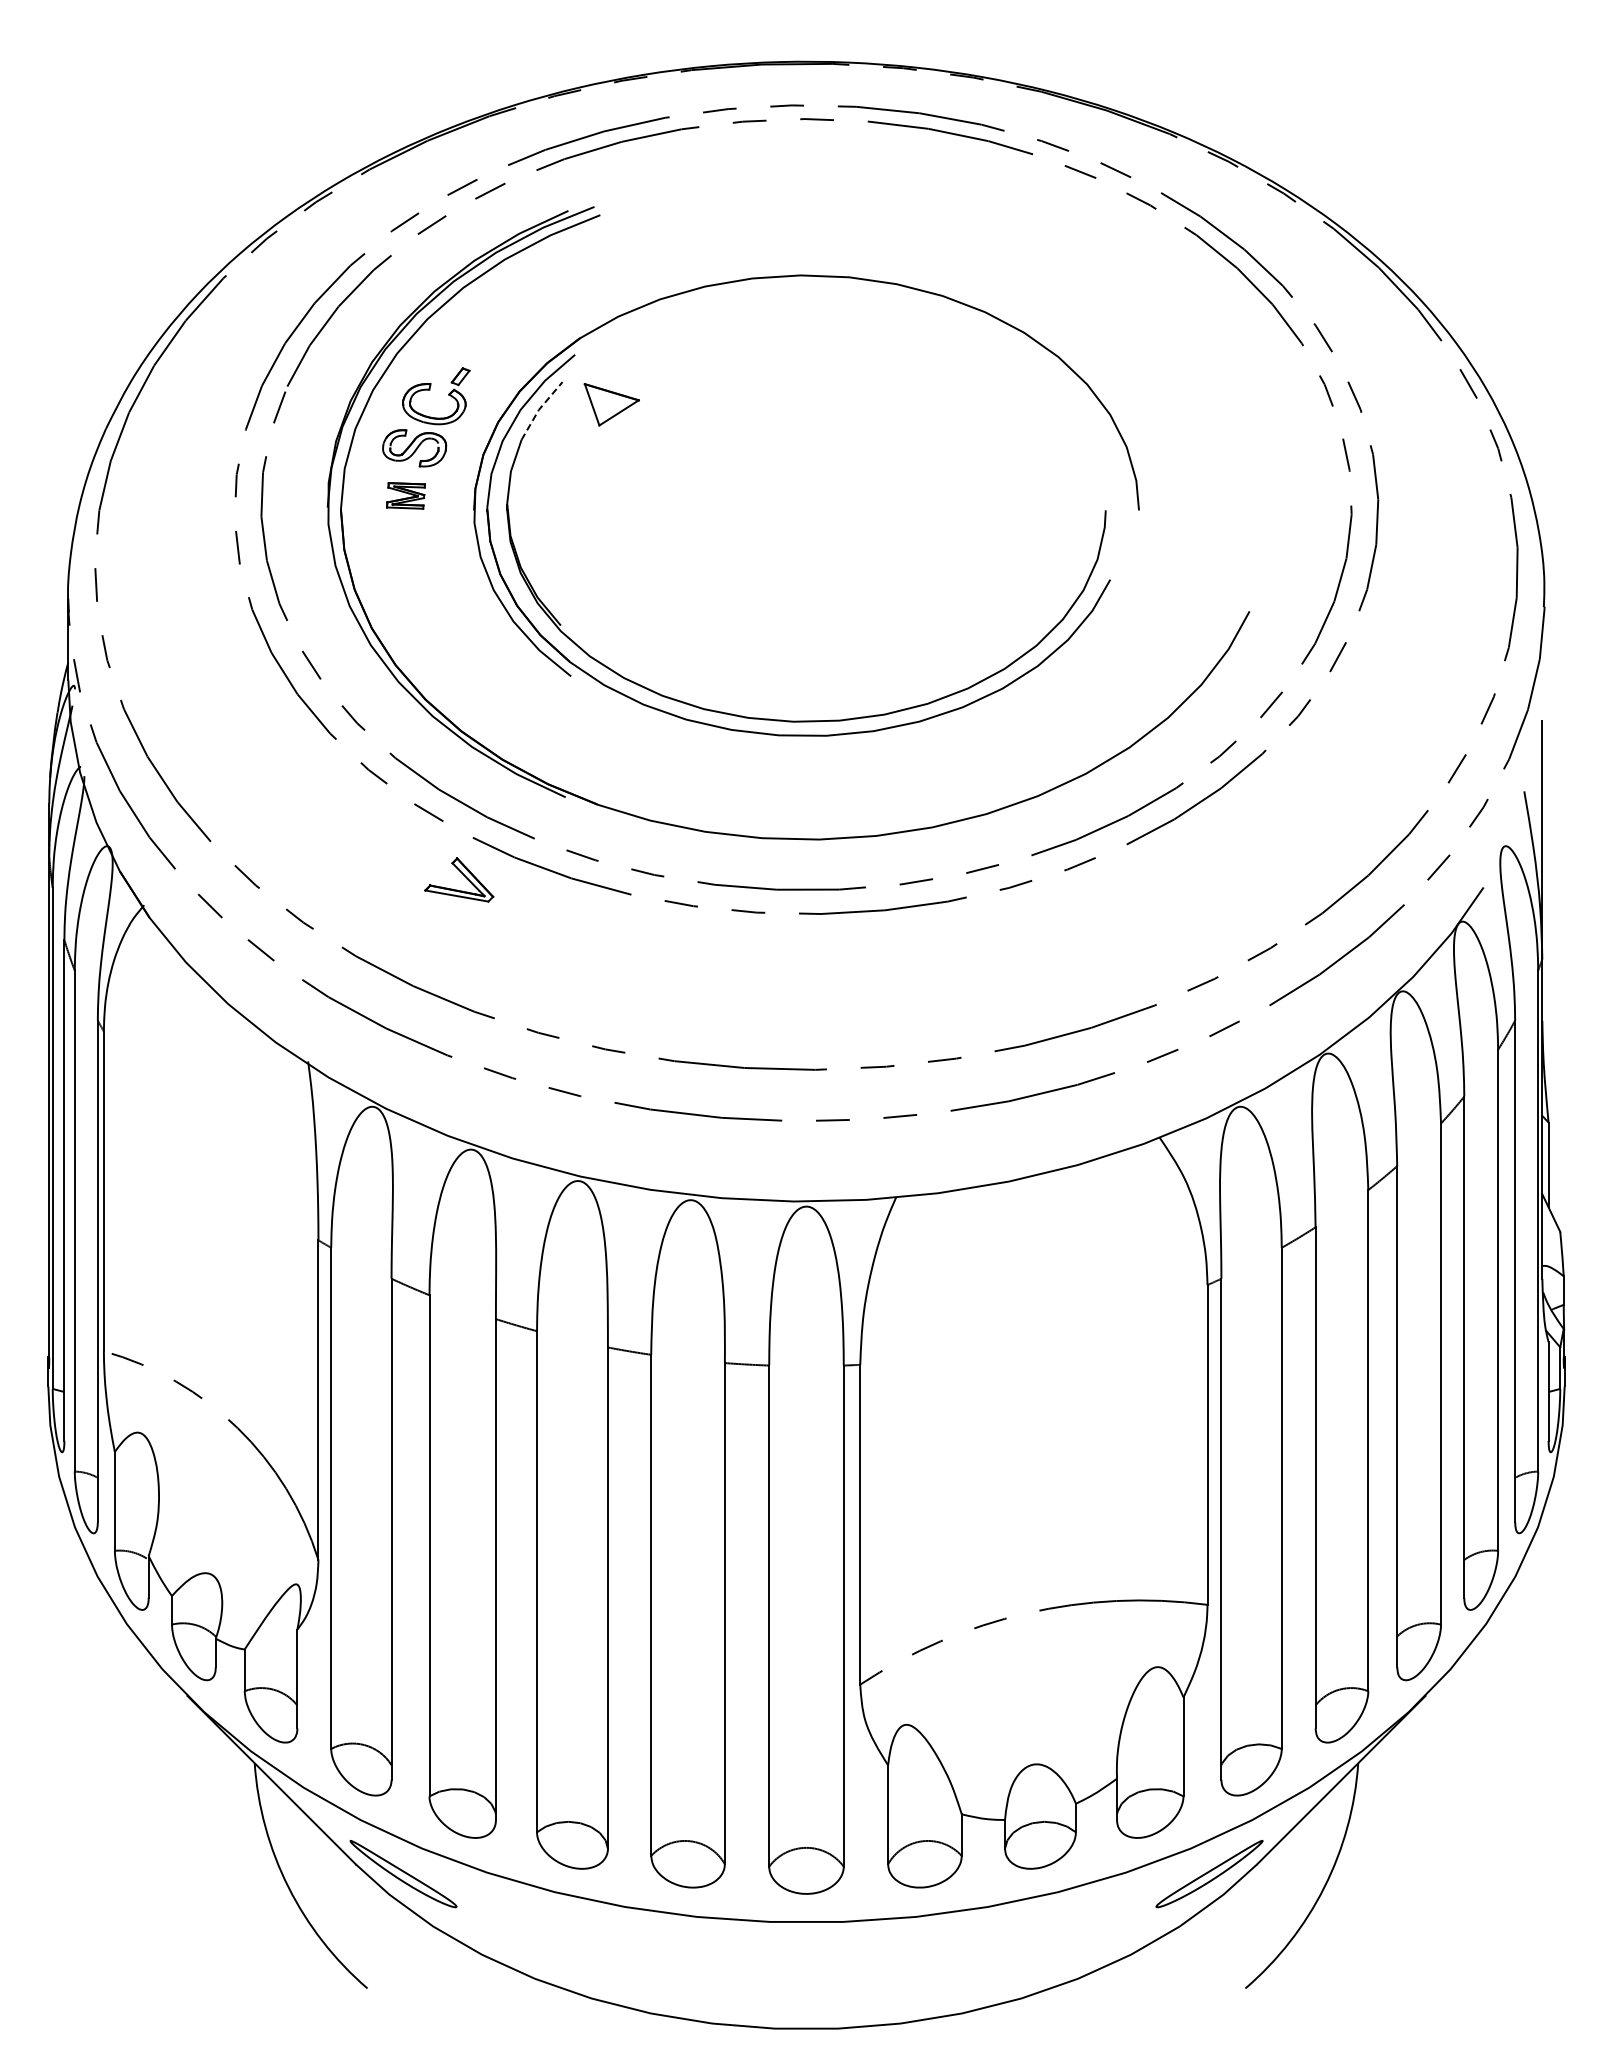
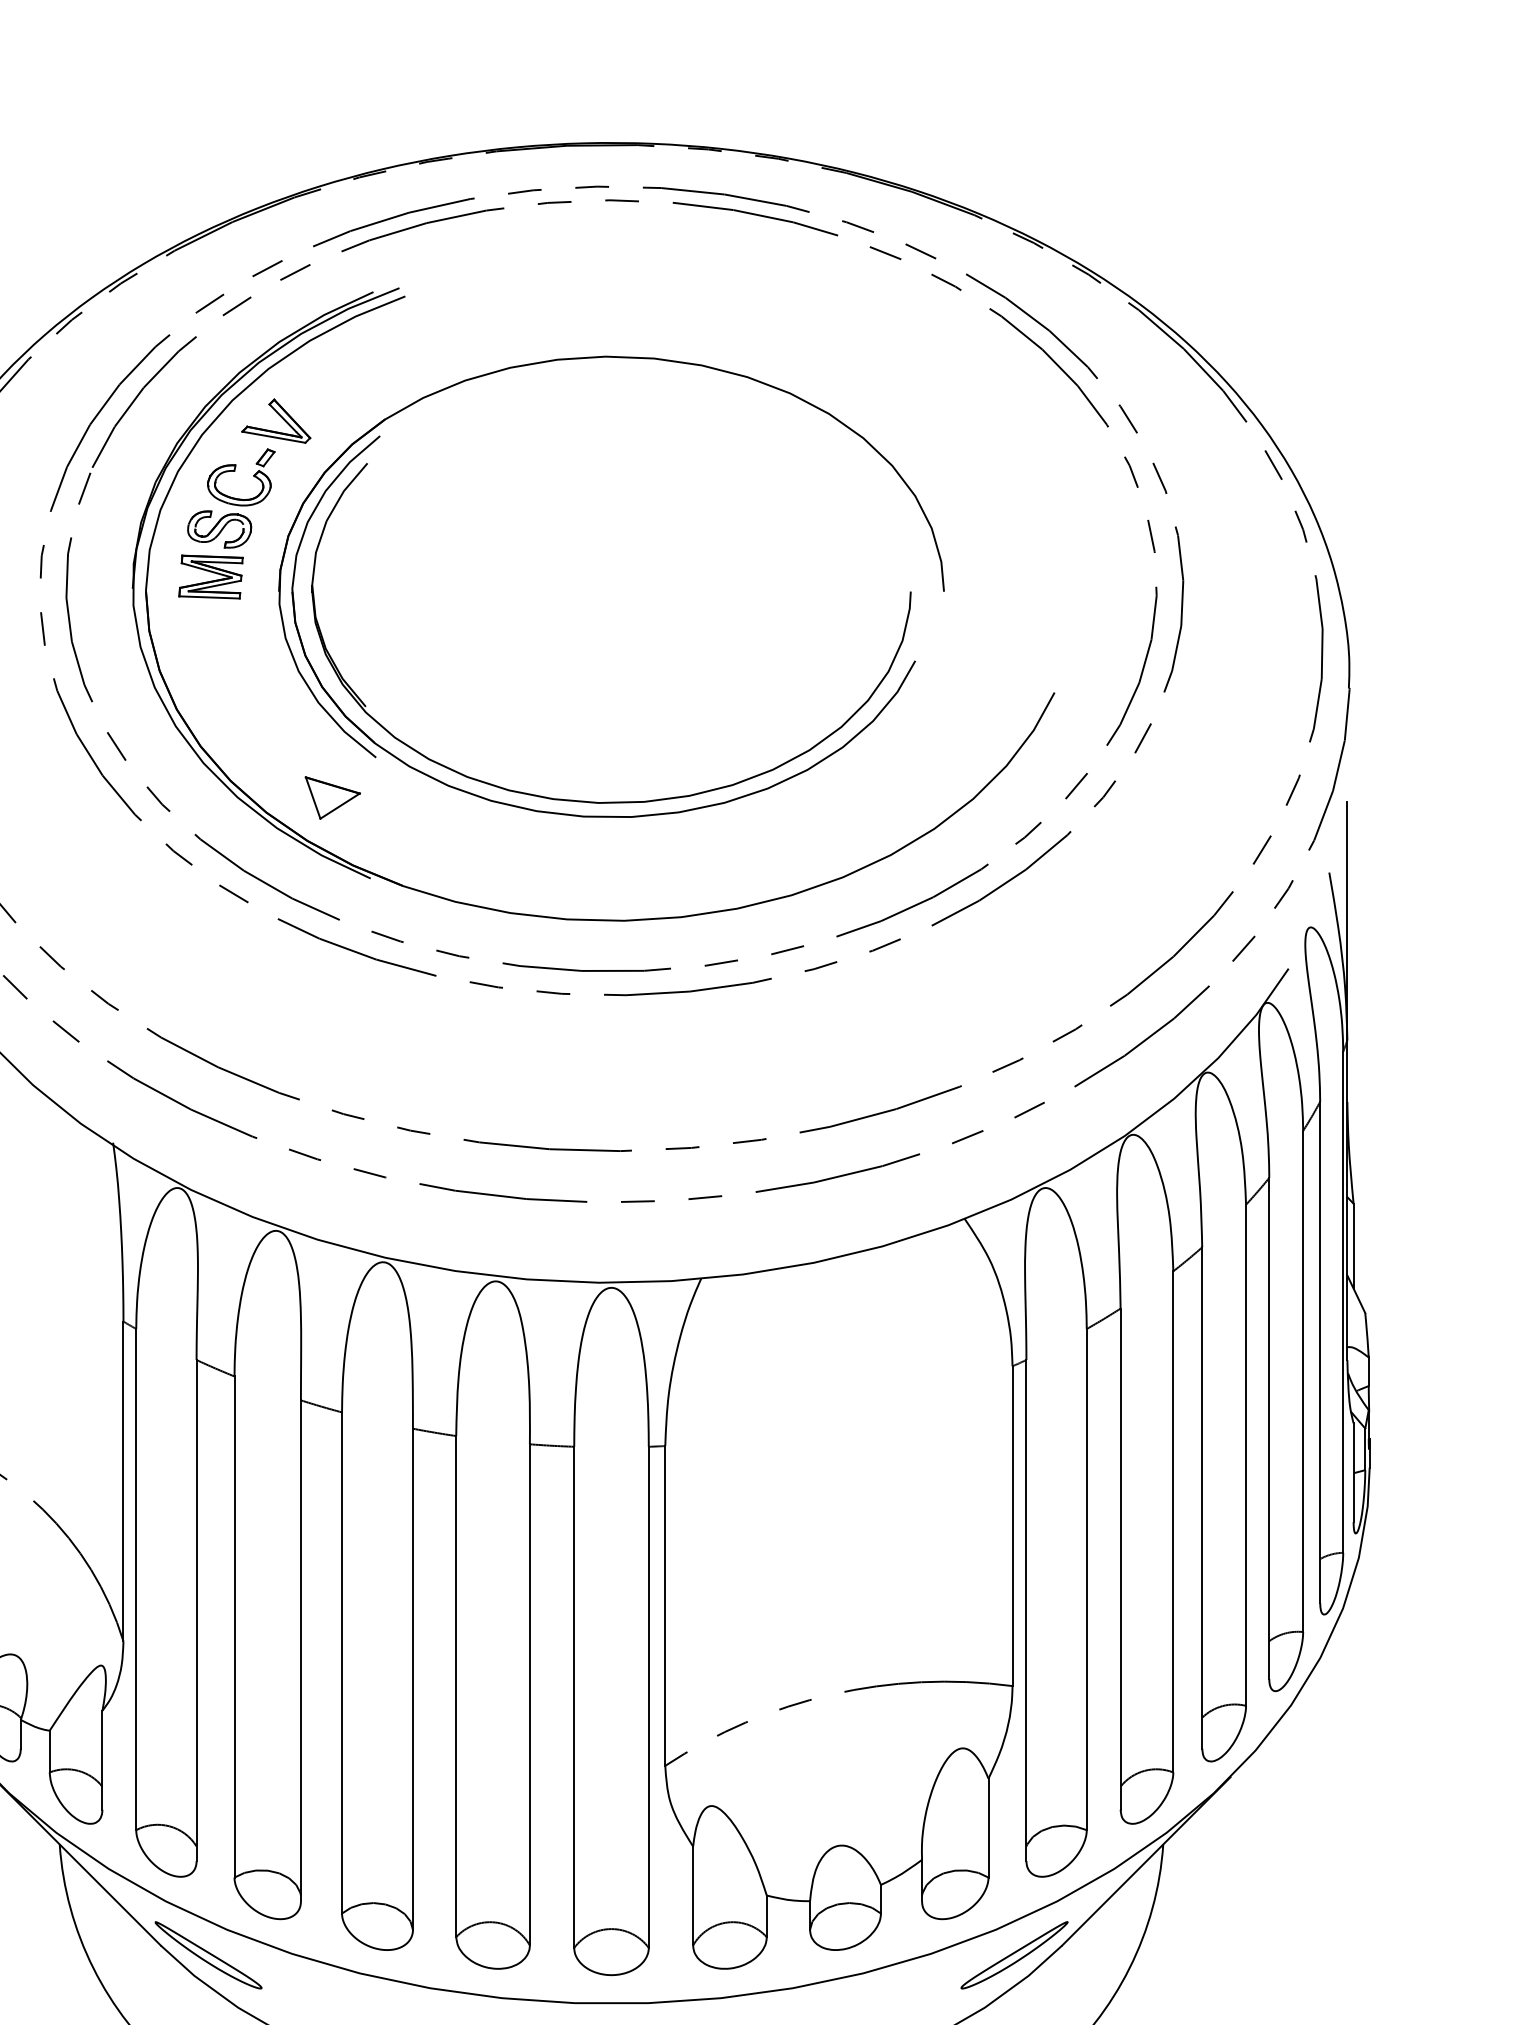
part: (611, 404) -> (332, 797), moved
line: (539, 409) -> (344, 490), dashed -> solid
part: (405, 495) -> (210, 576), size x1.67
part: (459, 879) -> (276, 420), moved

